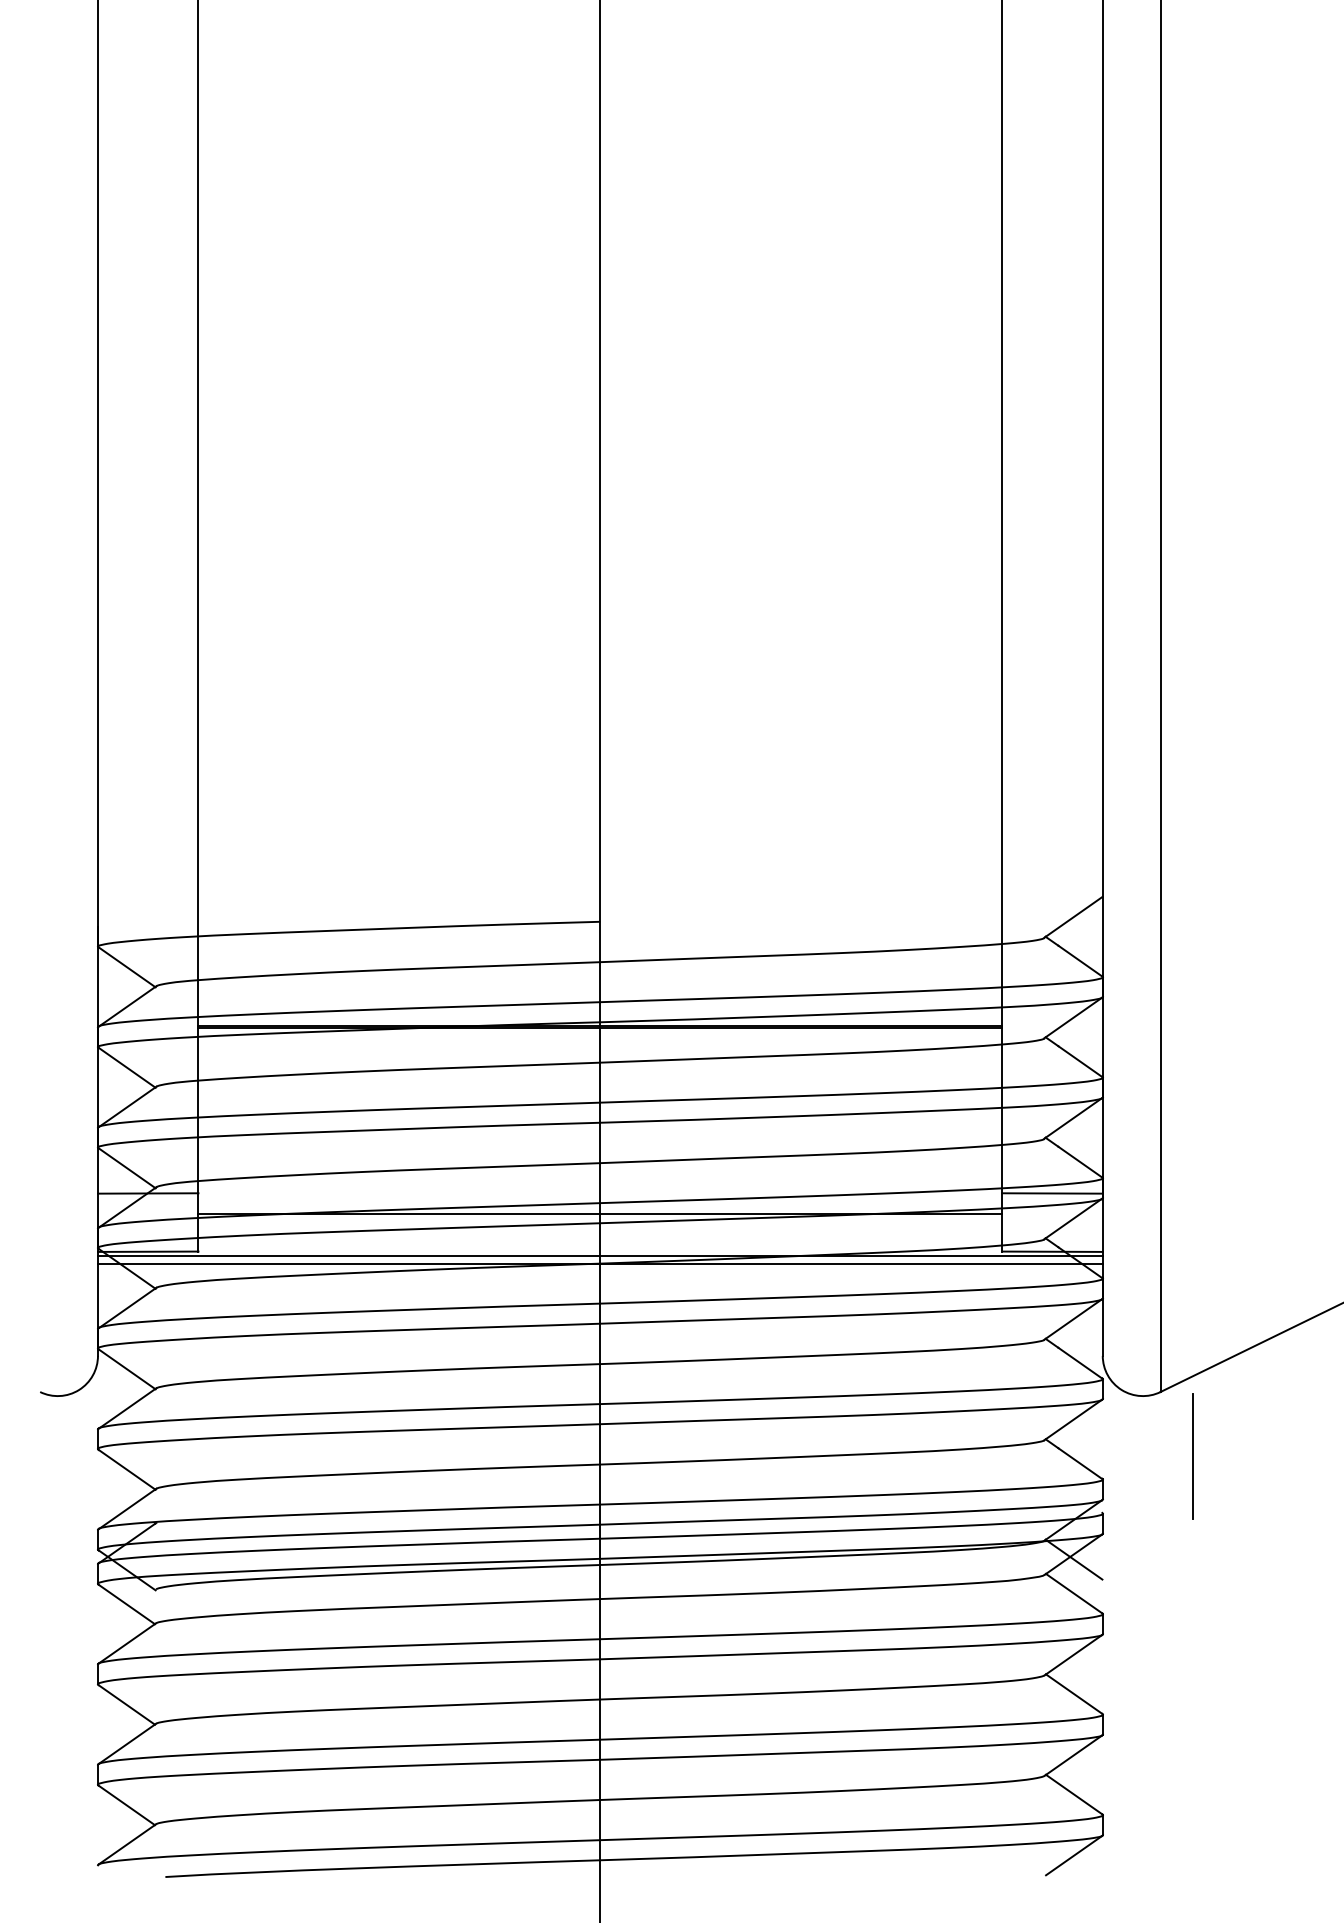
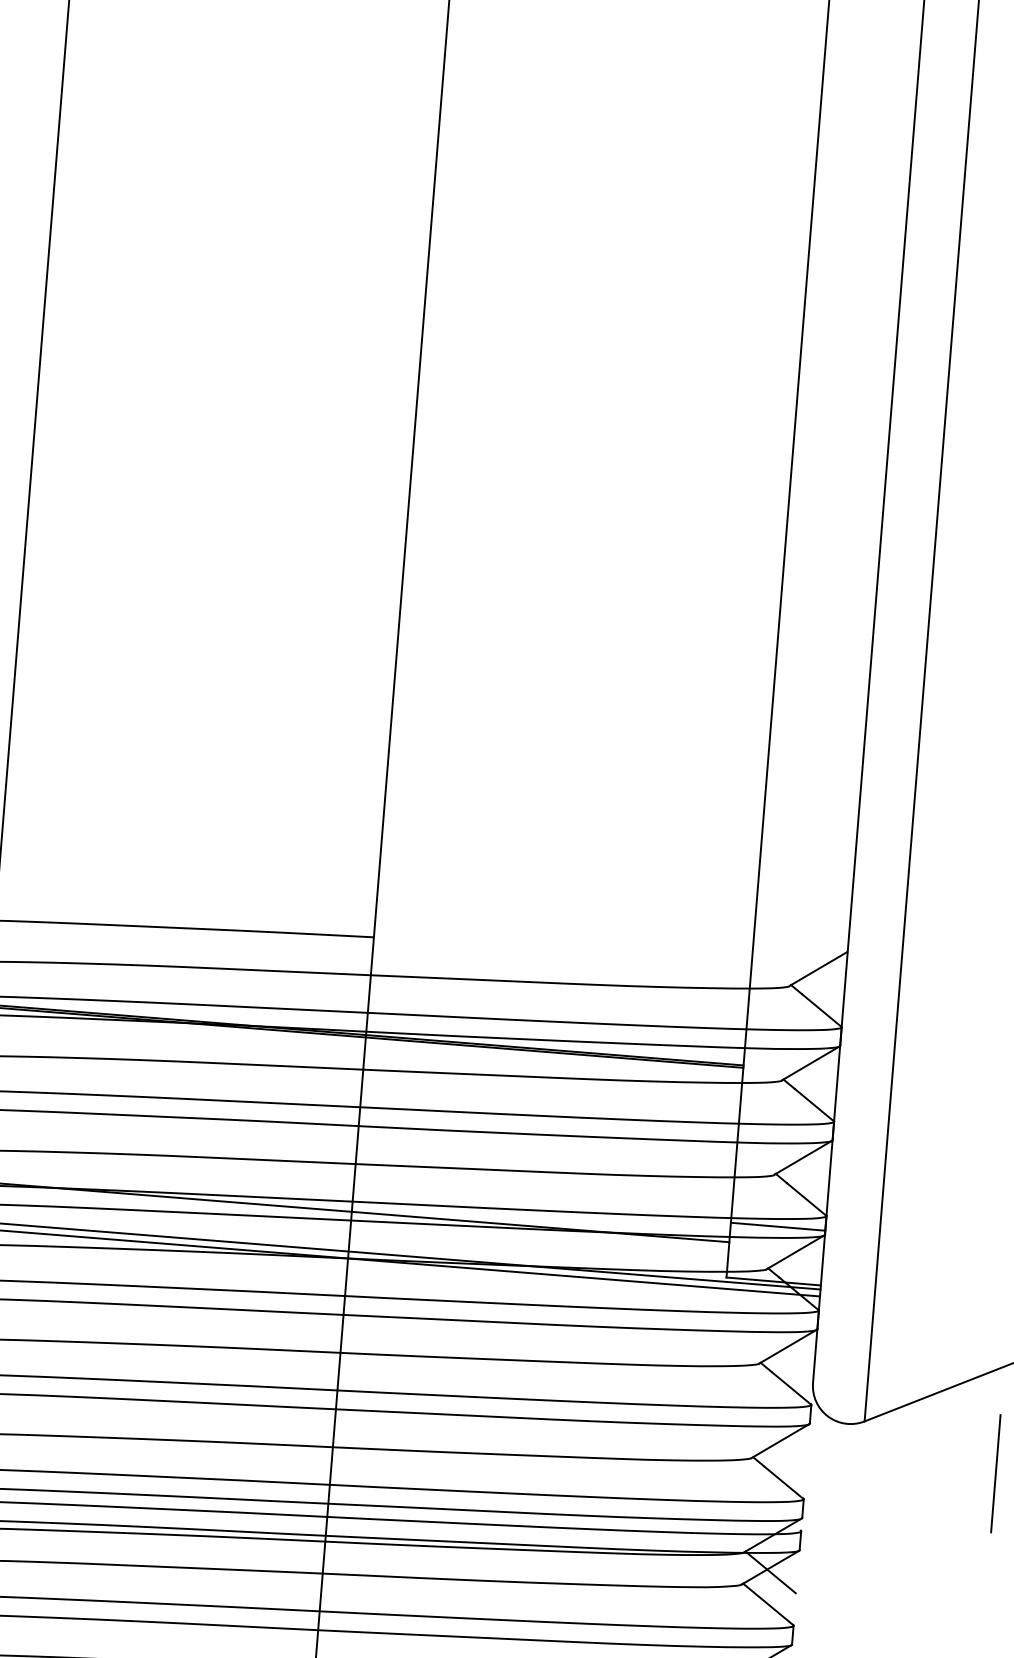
line: (1192, 1456) -> (995, 1474), moved

